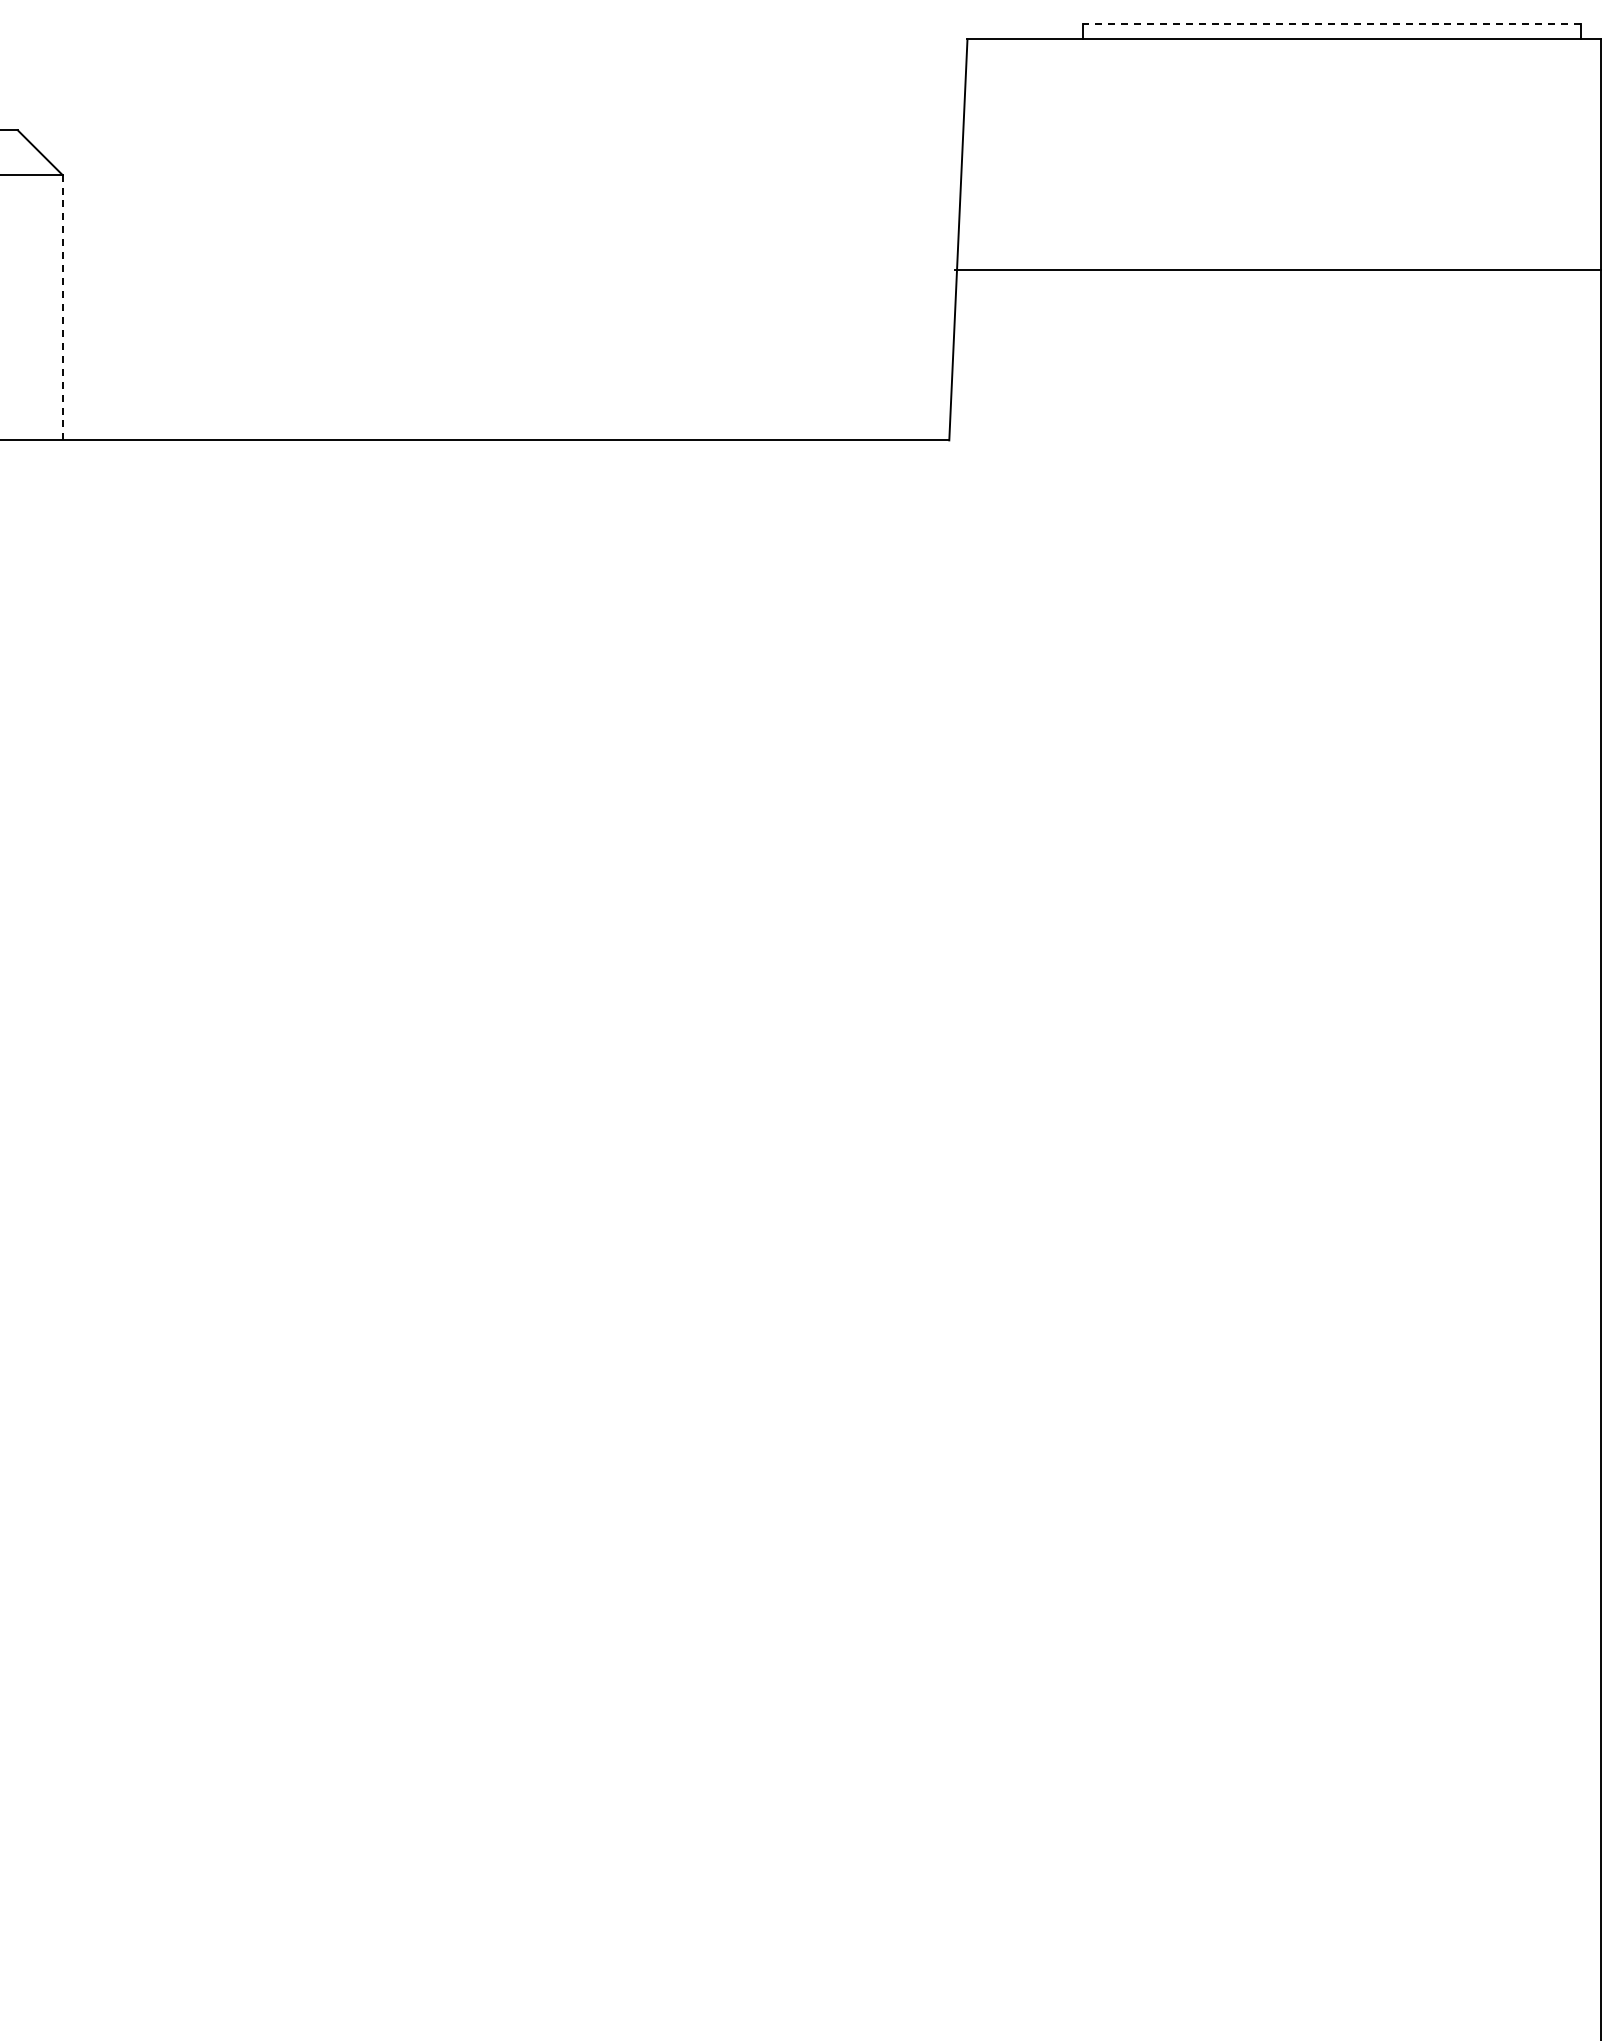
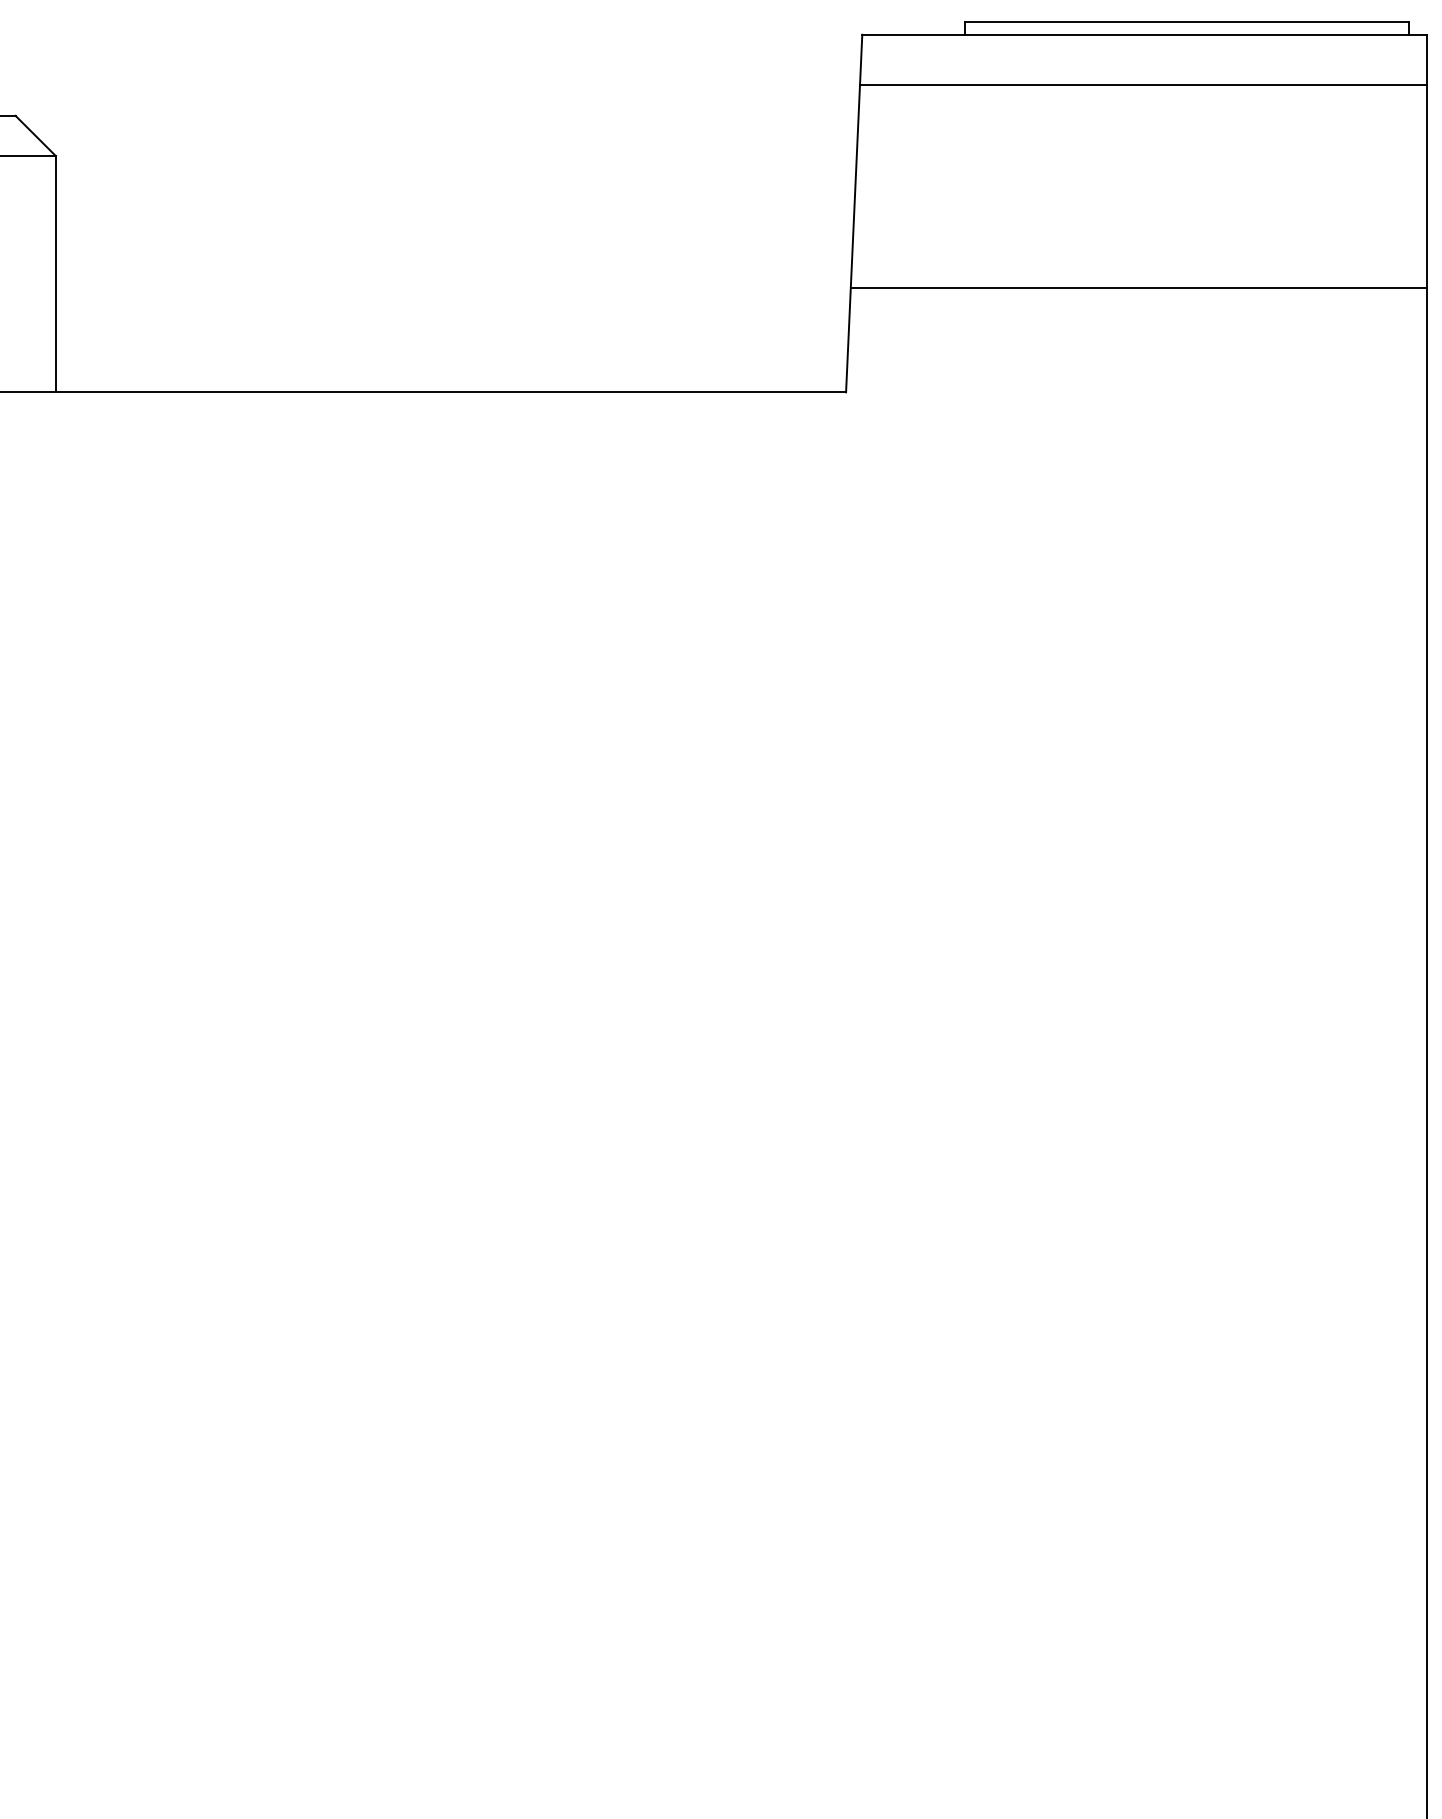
line: (1331, 24) -> (1186, 21), dashed -> solid
line: (1282, 95) -> (1143, 84), added
line: (1277, 270) -> (1138, 288), moved
line: (62, 307) -> (55, 273), dashed -> solid

